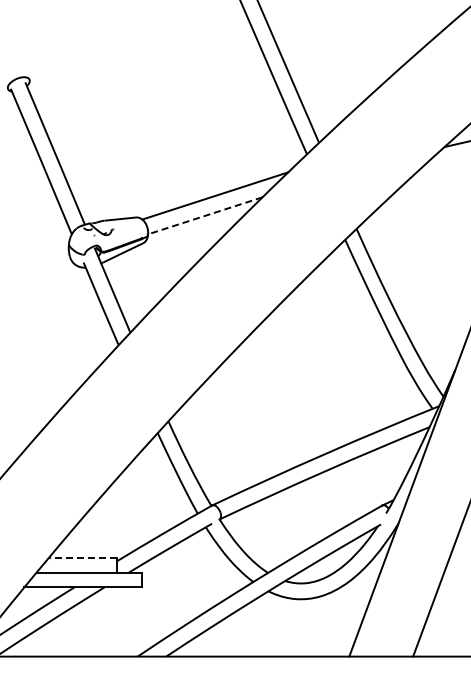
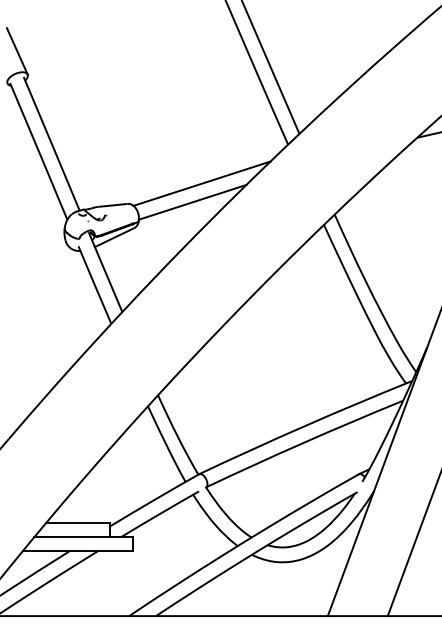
line: (18, 54) -> (17, 50), added
line: (204, 215) -> (191, 202), dashed -> solid
line: (82, 557) -> (77, 523), dashed -> solid

